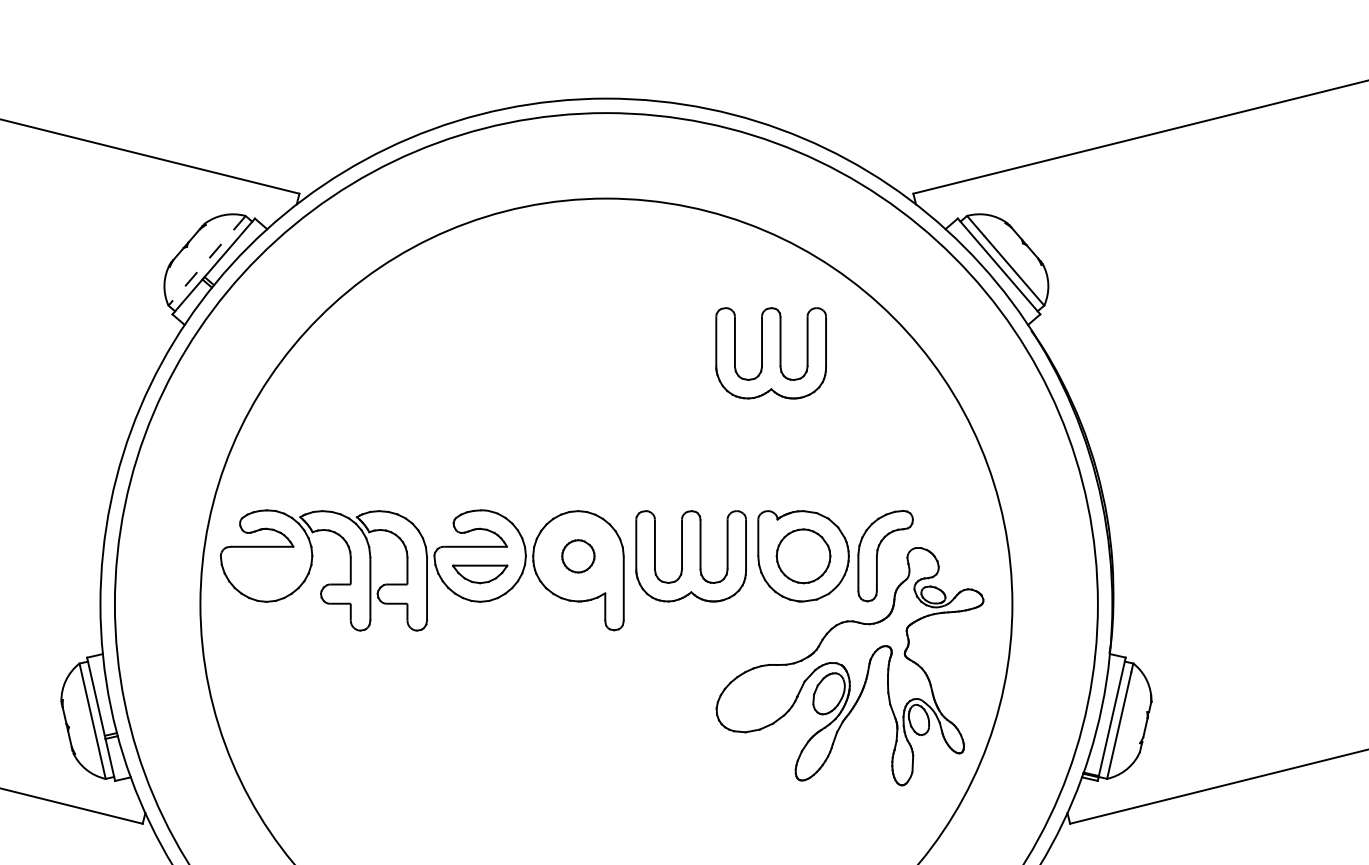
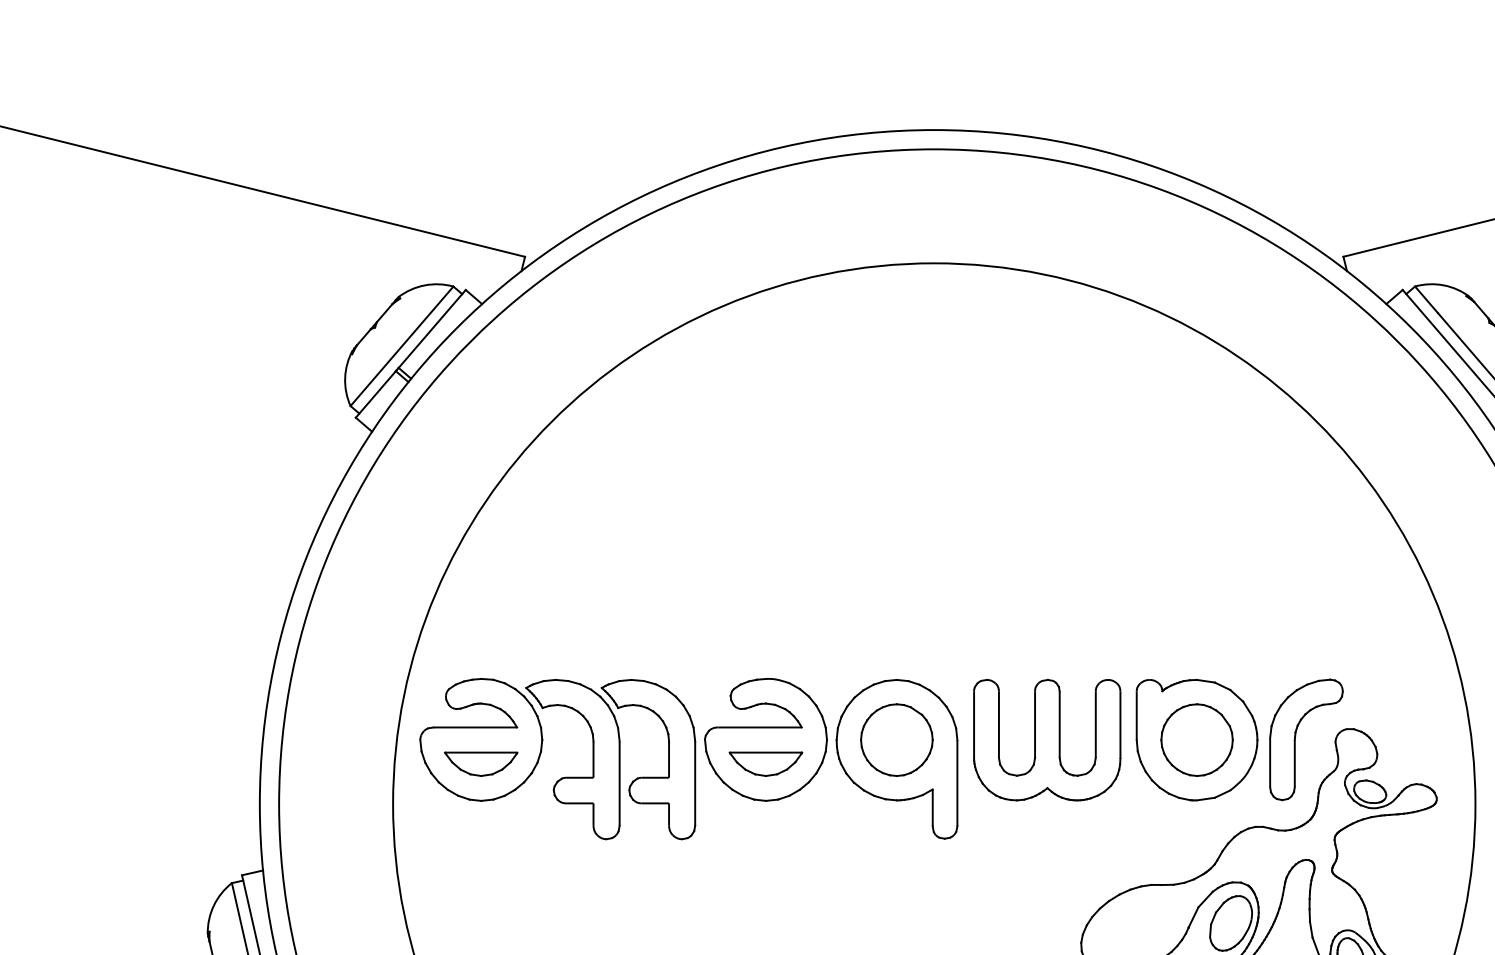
line: (206, 261) -> (401, 347), dashed -> solid
part: (770, 353) -> (1152, 469), removed
part: (578, 556) -> (897, 740), size x1.67
part: (266, 574) -> (481, 764), added

